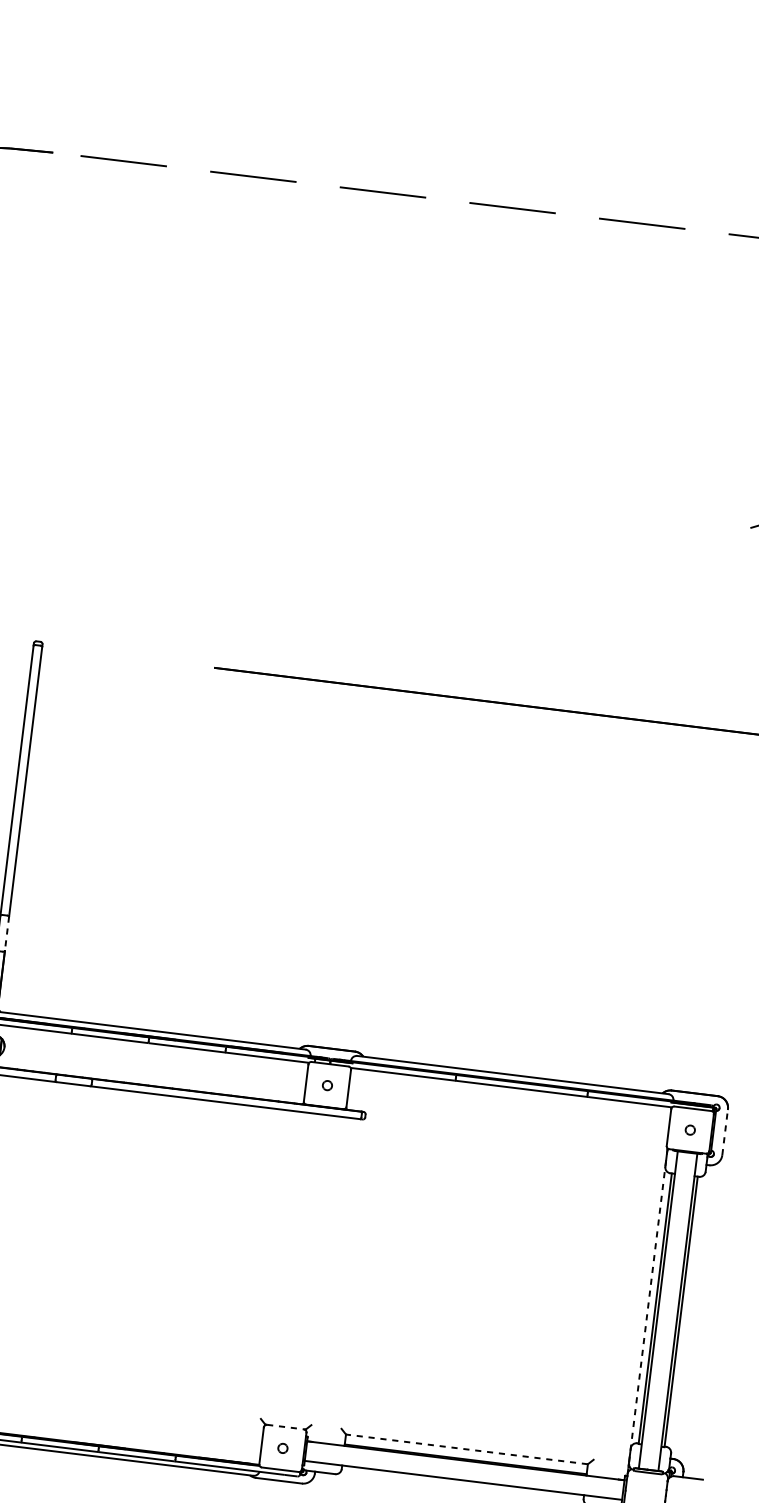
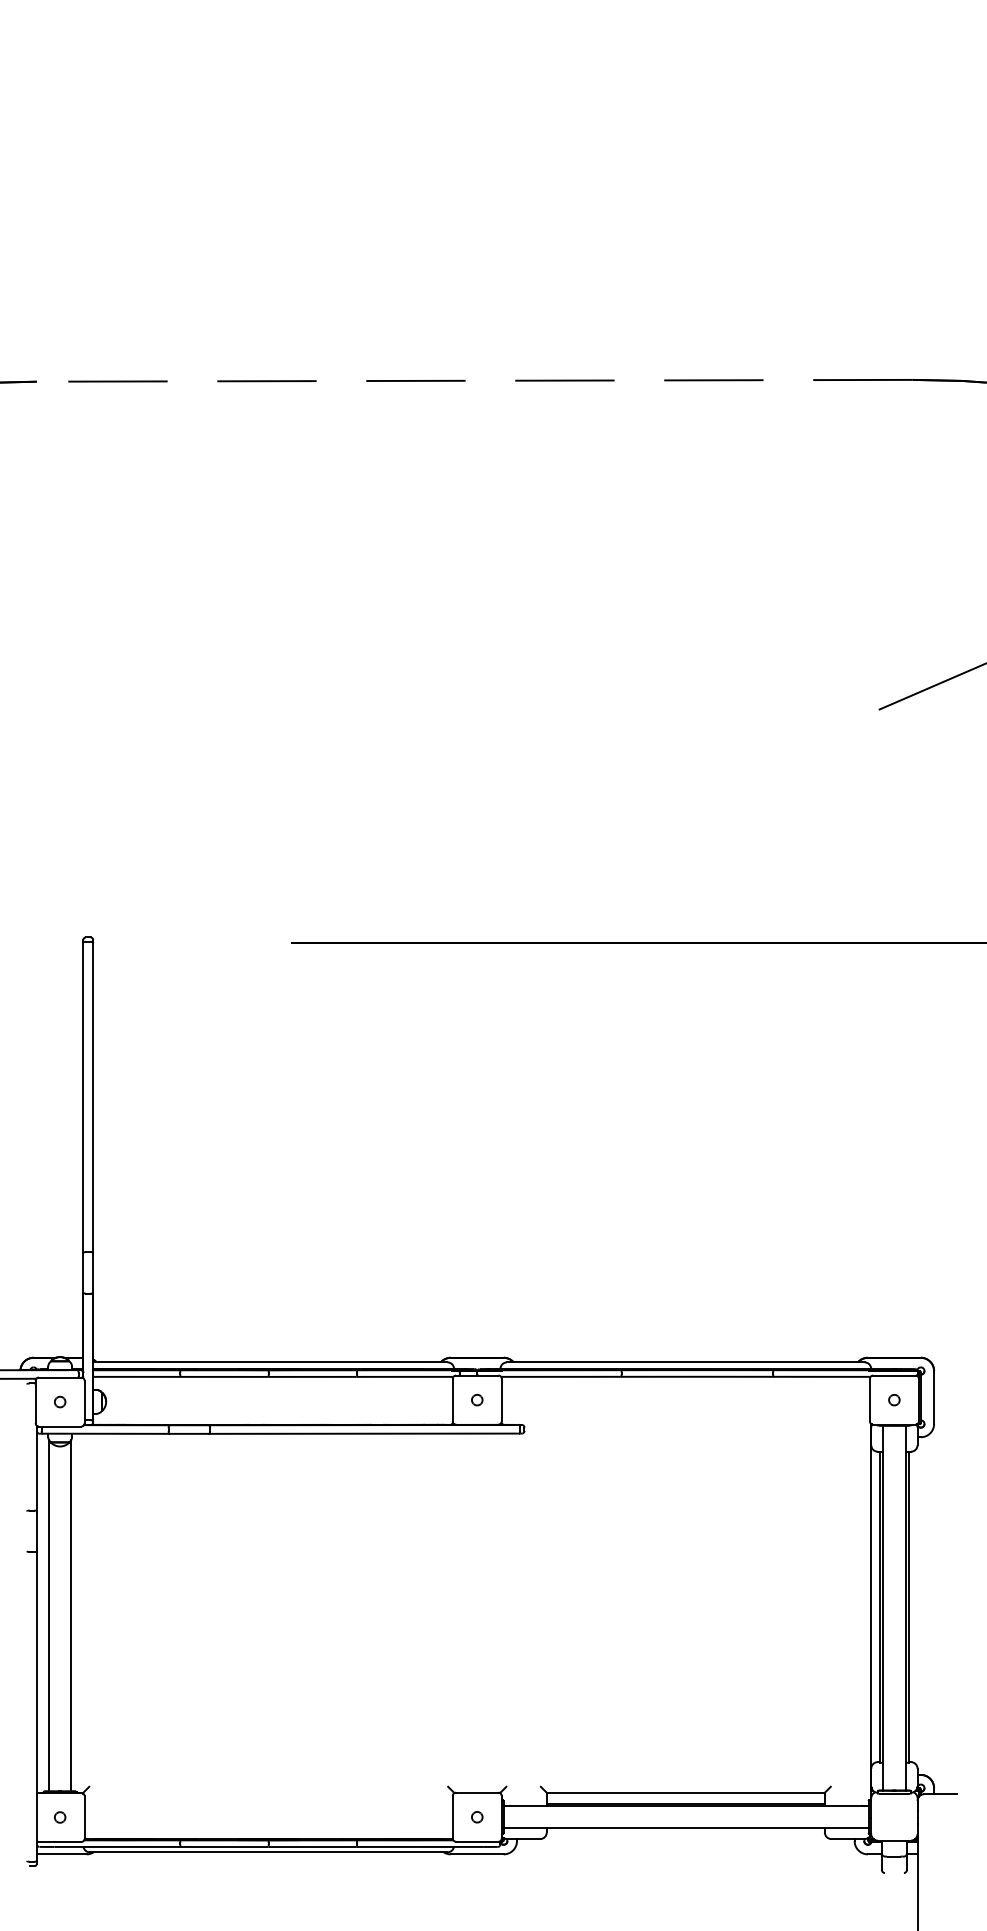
line: (7, 933) -> (93, 1272), dashed -> solid
line: (725, 1132) -> (934, 1397), dashed -> solid
line: (647, 1311) -> (871, 1611), dashed -> solid
line: (285, 1426) -> (477, 1792), dashed -> solid
line: (466, 1449) -> (685, 1792), dashed -> solid

